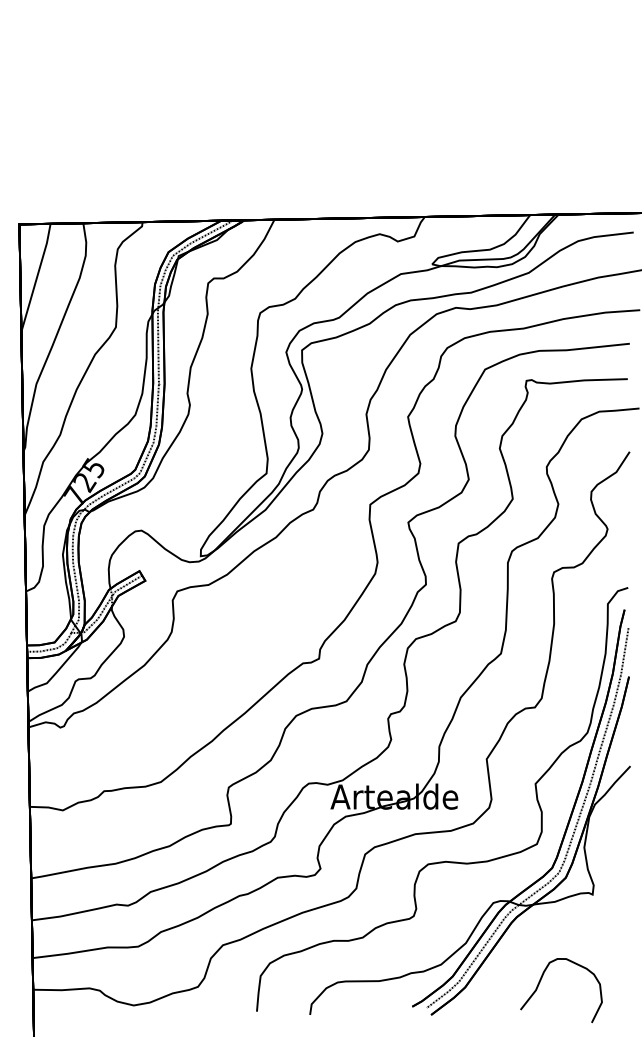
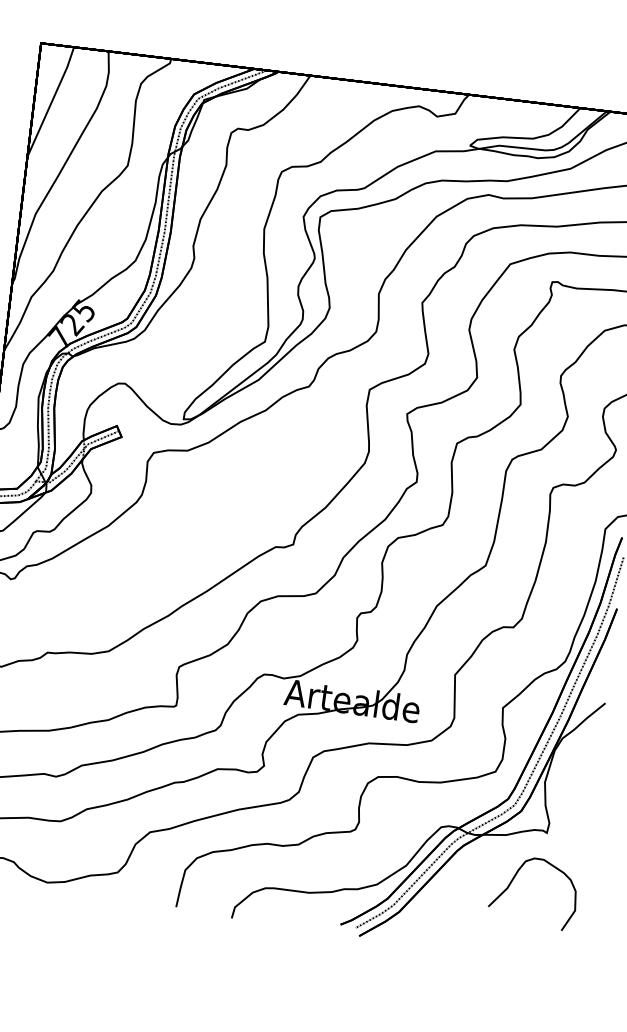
curve: (541, 980) -> (514, 878), moved

